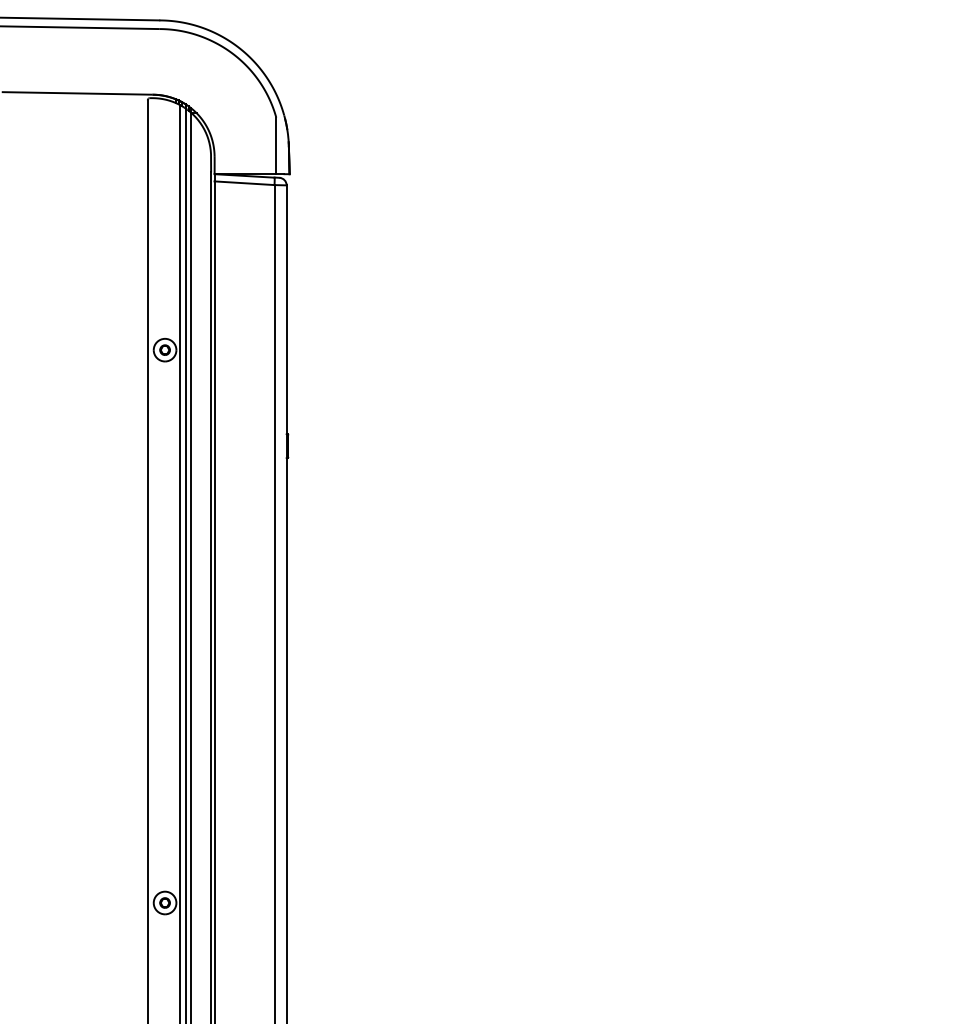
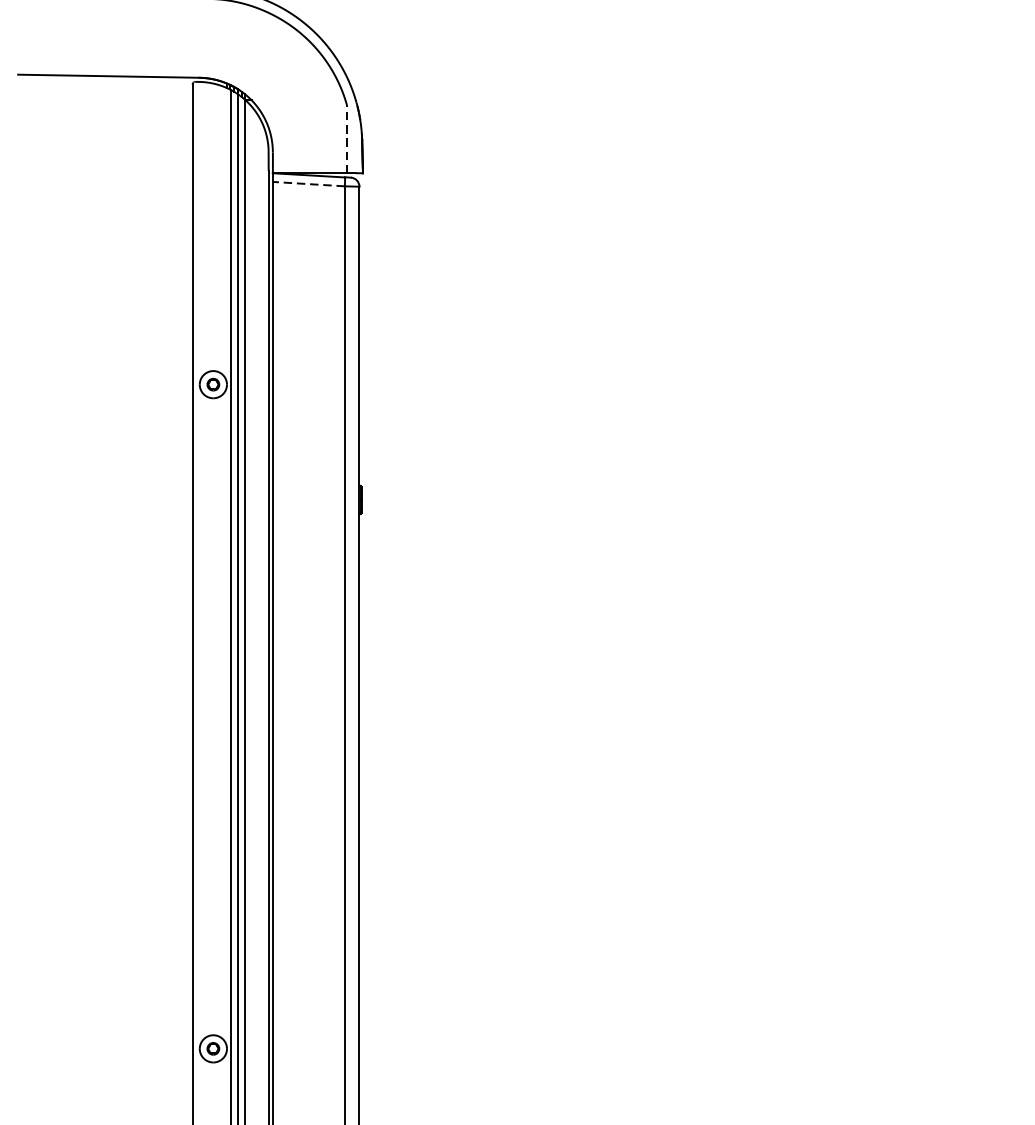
line: (276, 145) -> (347, 138), solid -> dashed
line: (244, 183) -> (308, 184), solid -> dashed

